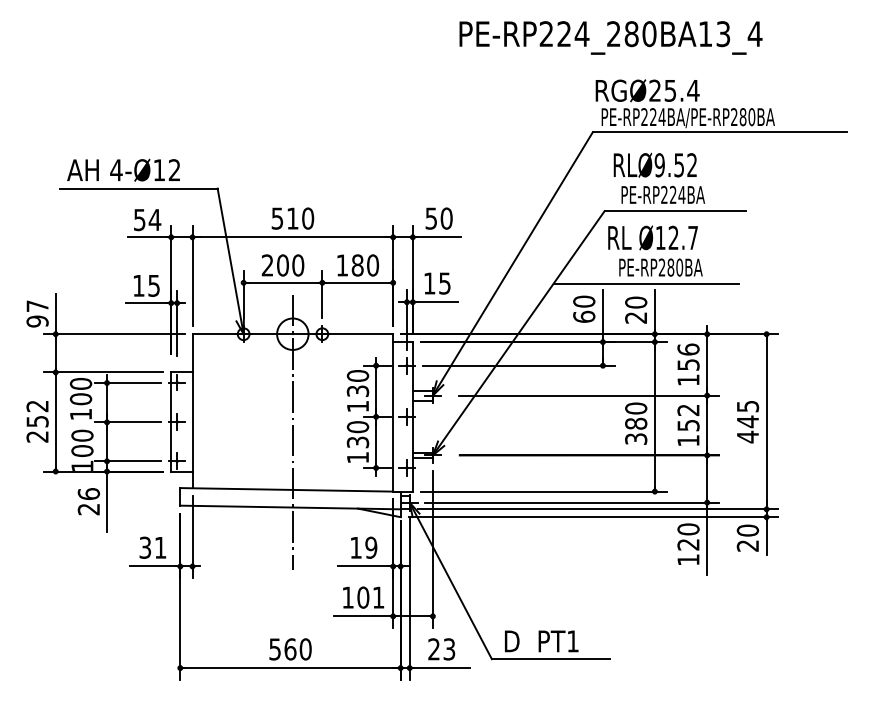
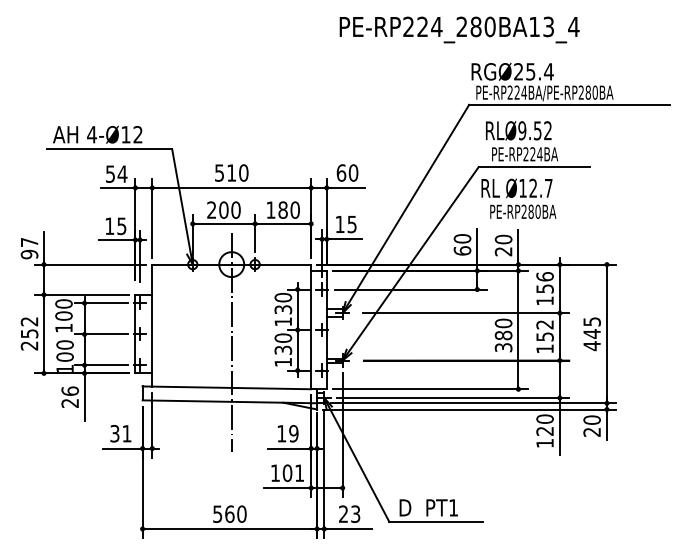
text: (610, 37) -> (459, 29), moved
text: (431, 217) -> (341, 172), 50 -> 60
line: (646, 283) -> (511, 224), removed

